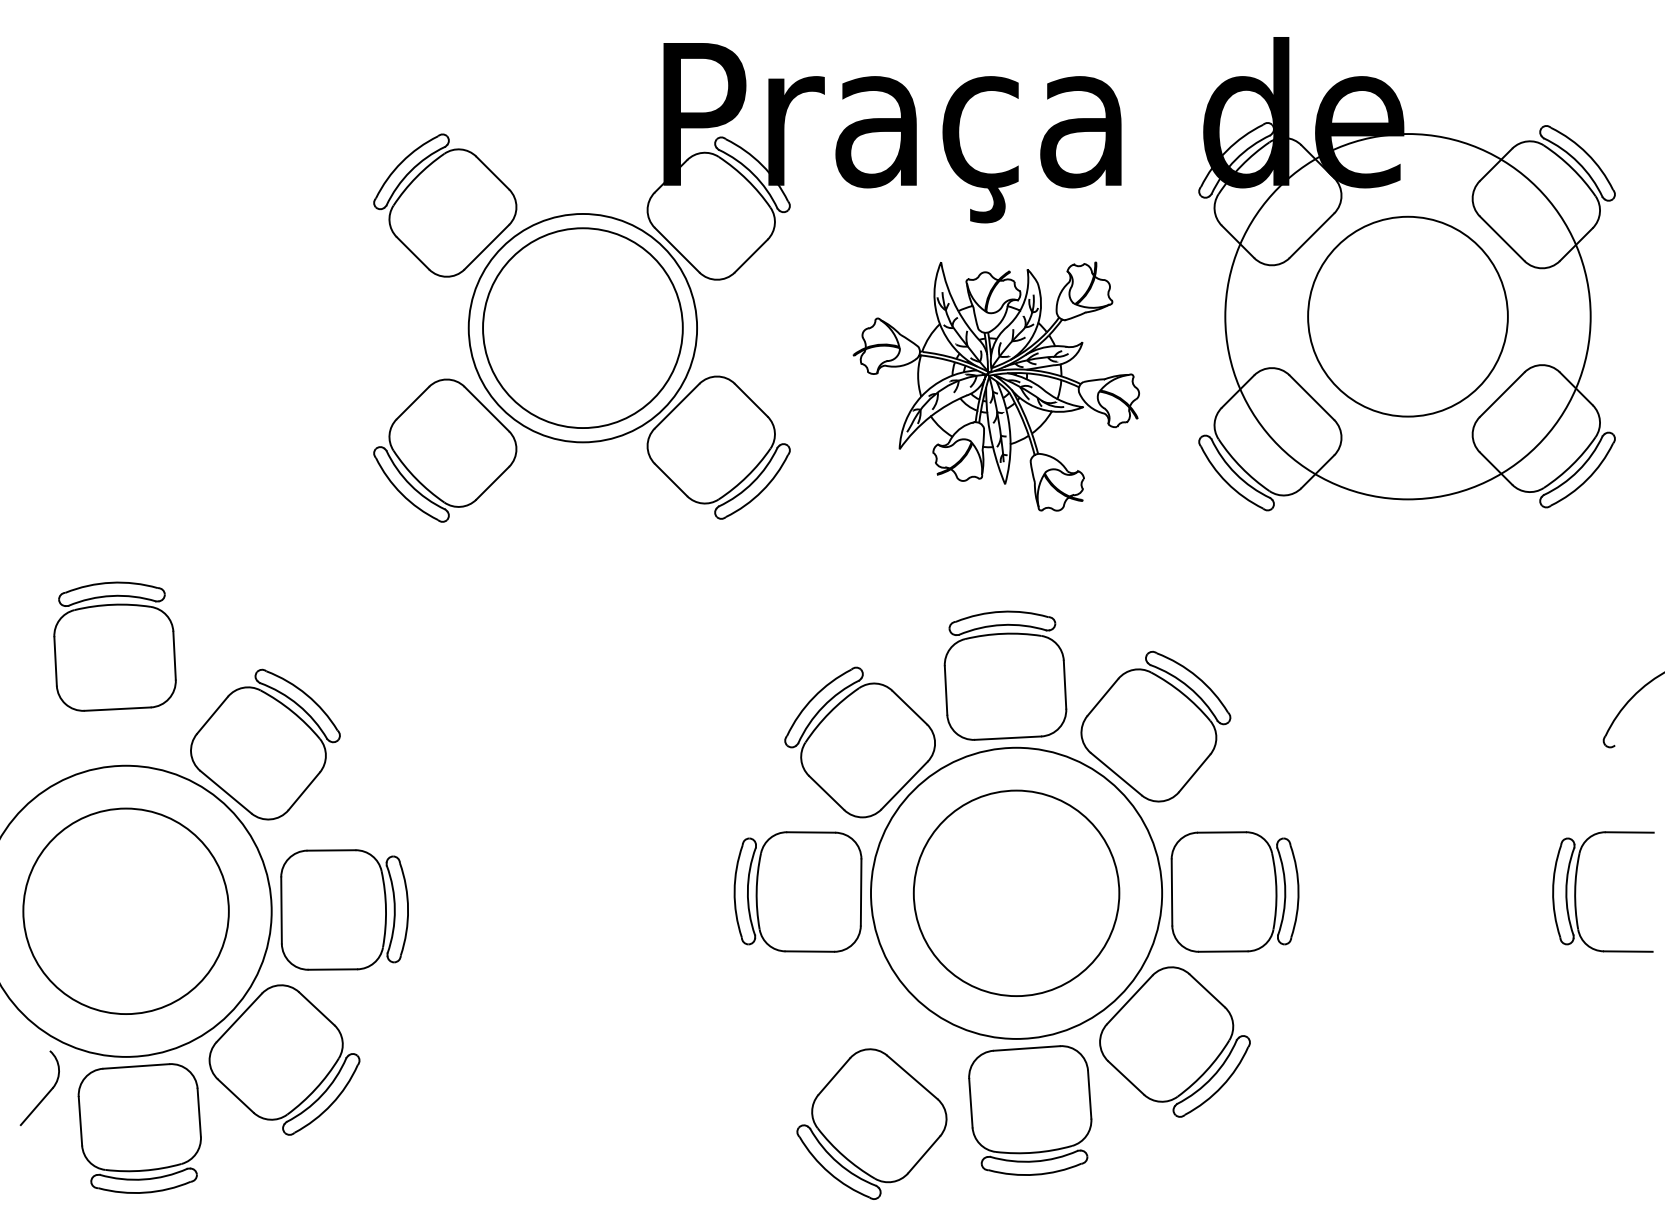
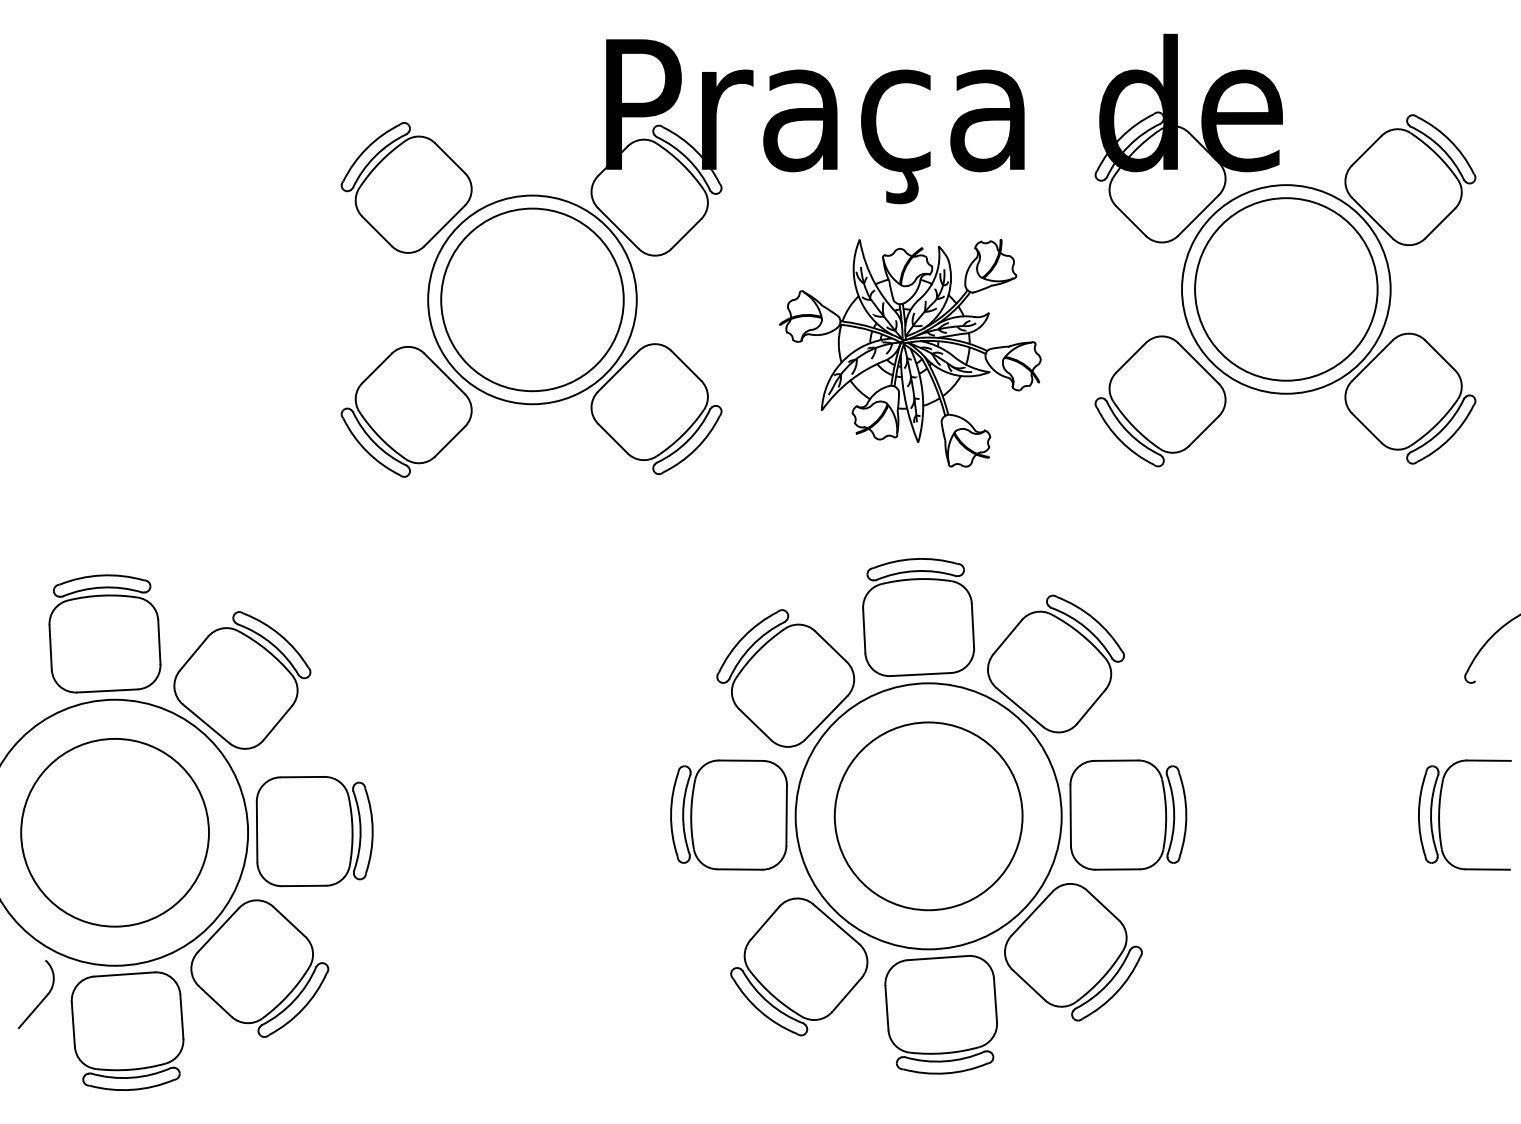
circle: (1407, 316) -> (1285, 289), size x0.62
part: (114, 646) -> (104, 633), moved
part: (871, 1123) -> (798, 966), moved

